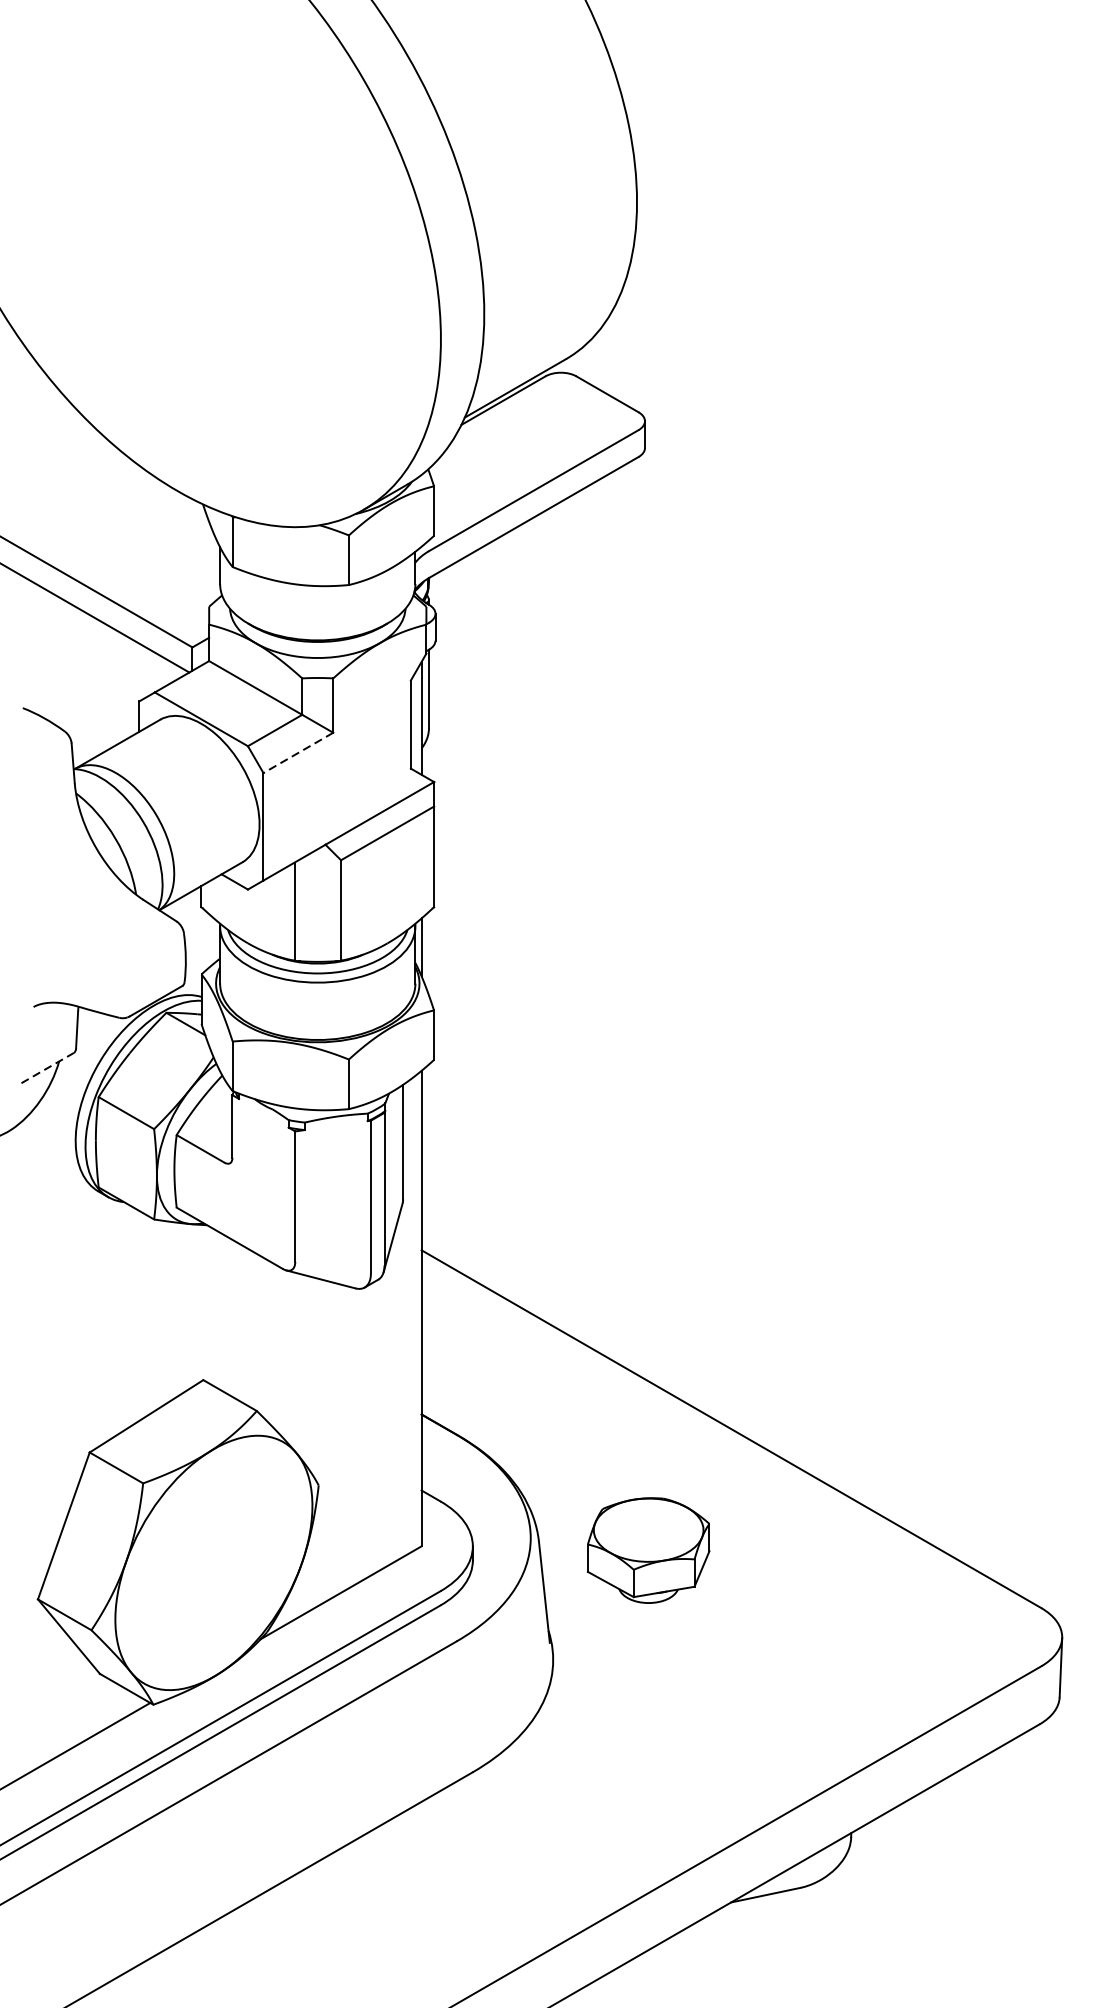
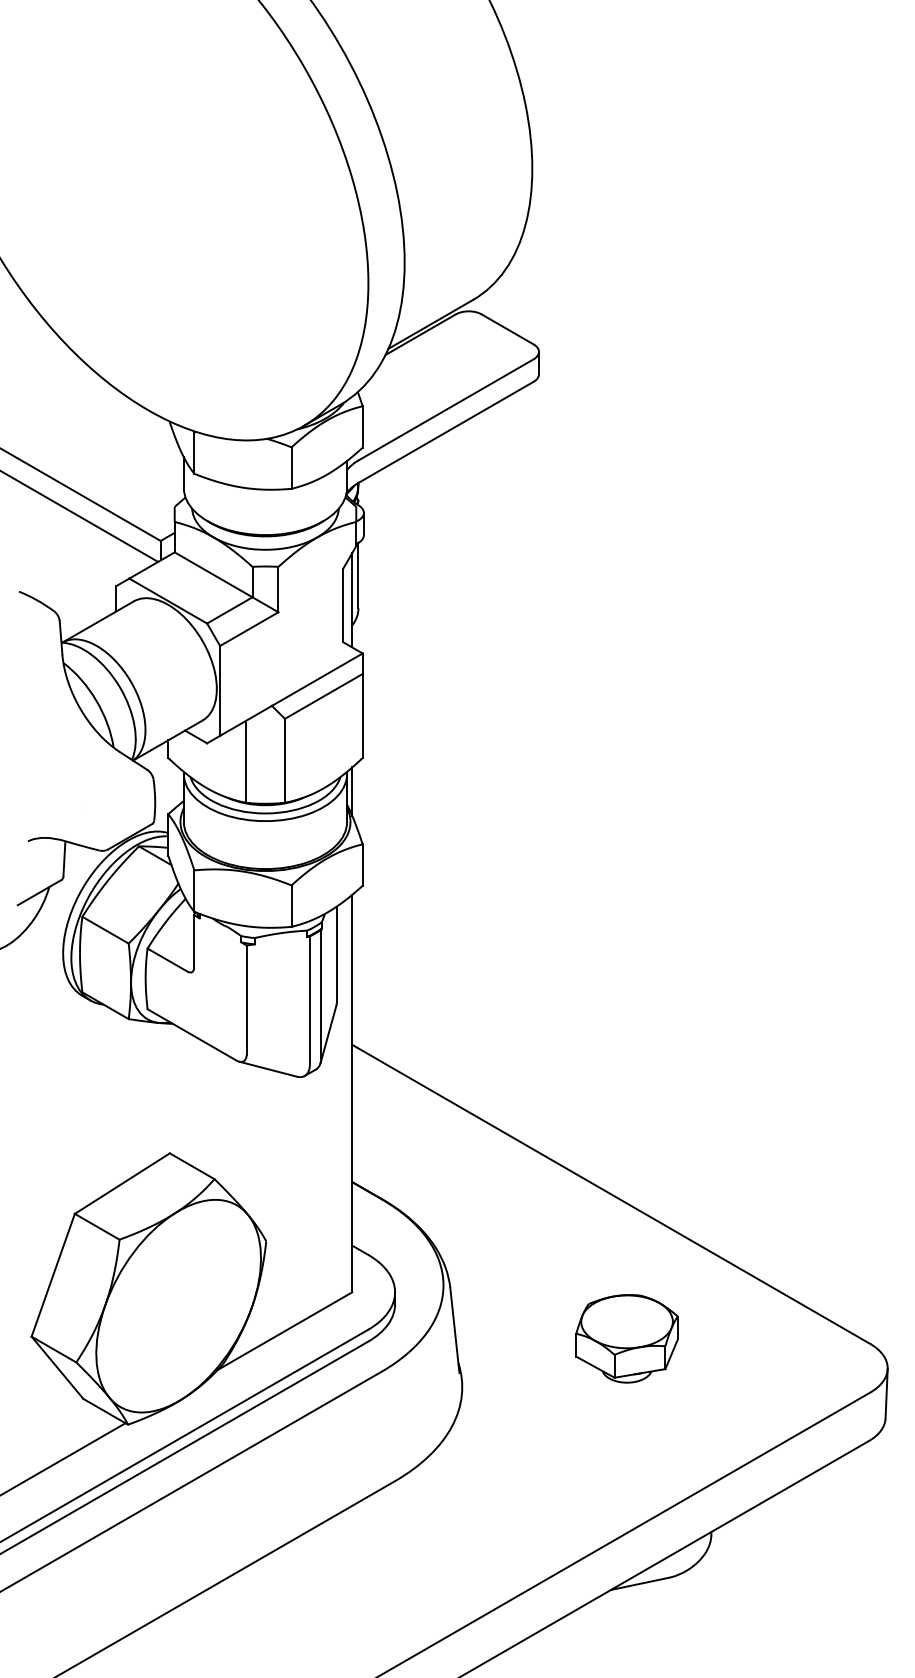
line: (298, 753) -> (249, 629), dashed -> solid
line: (48, 1068) -> (40, 892), dashed -> solid
part: (647, 1550) -> (626, 1338), moved

